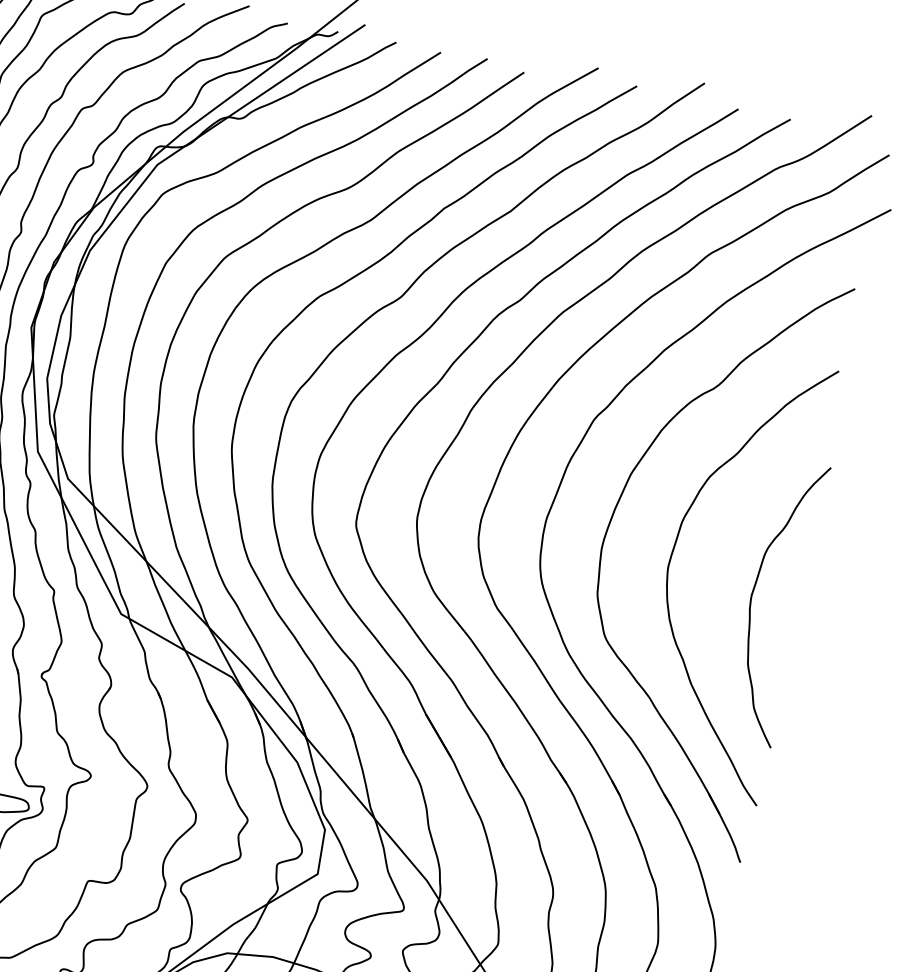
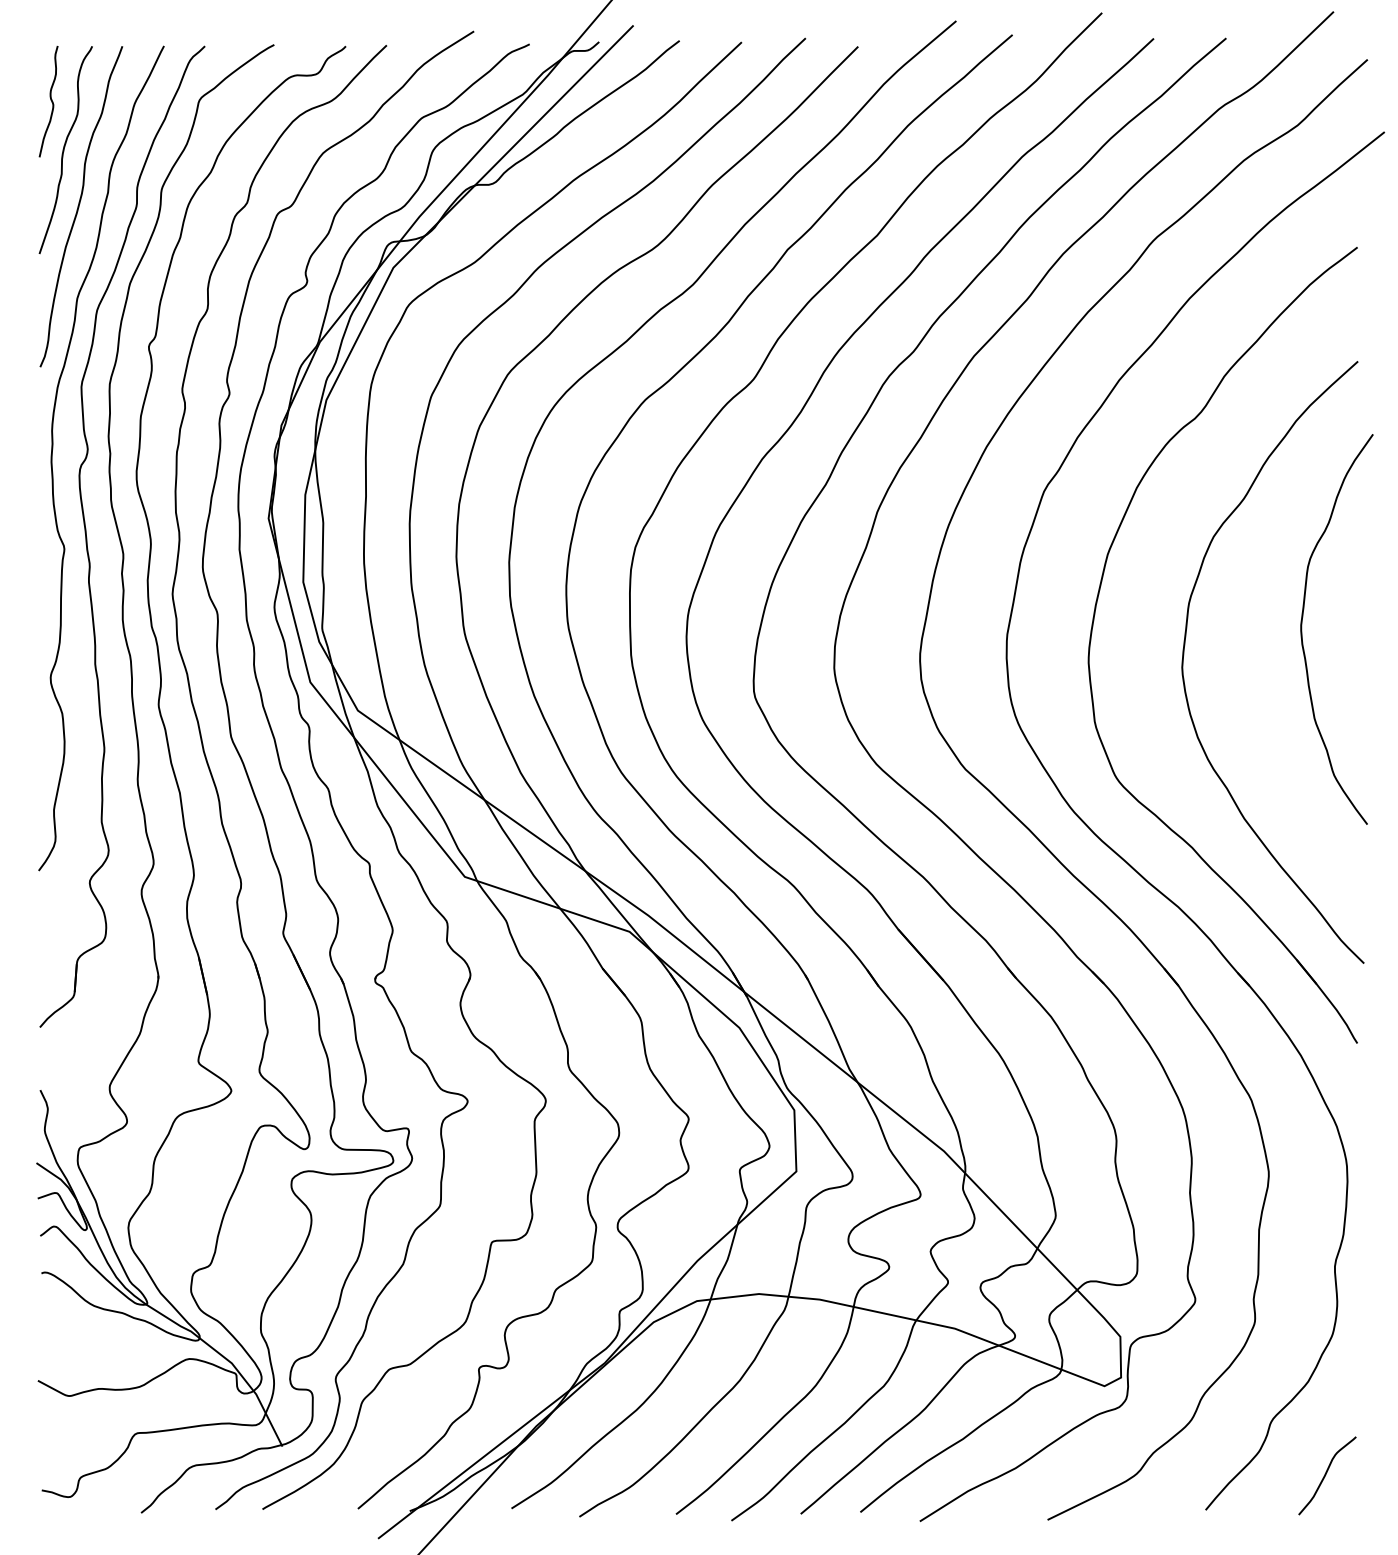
curve: (752, 598) -> (1302, 629), moved

